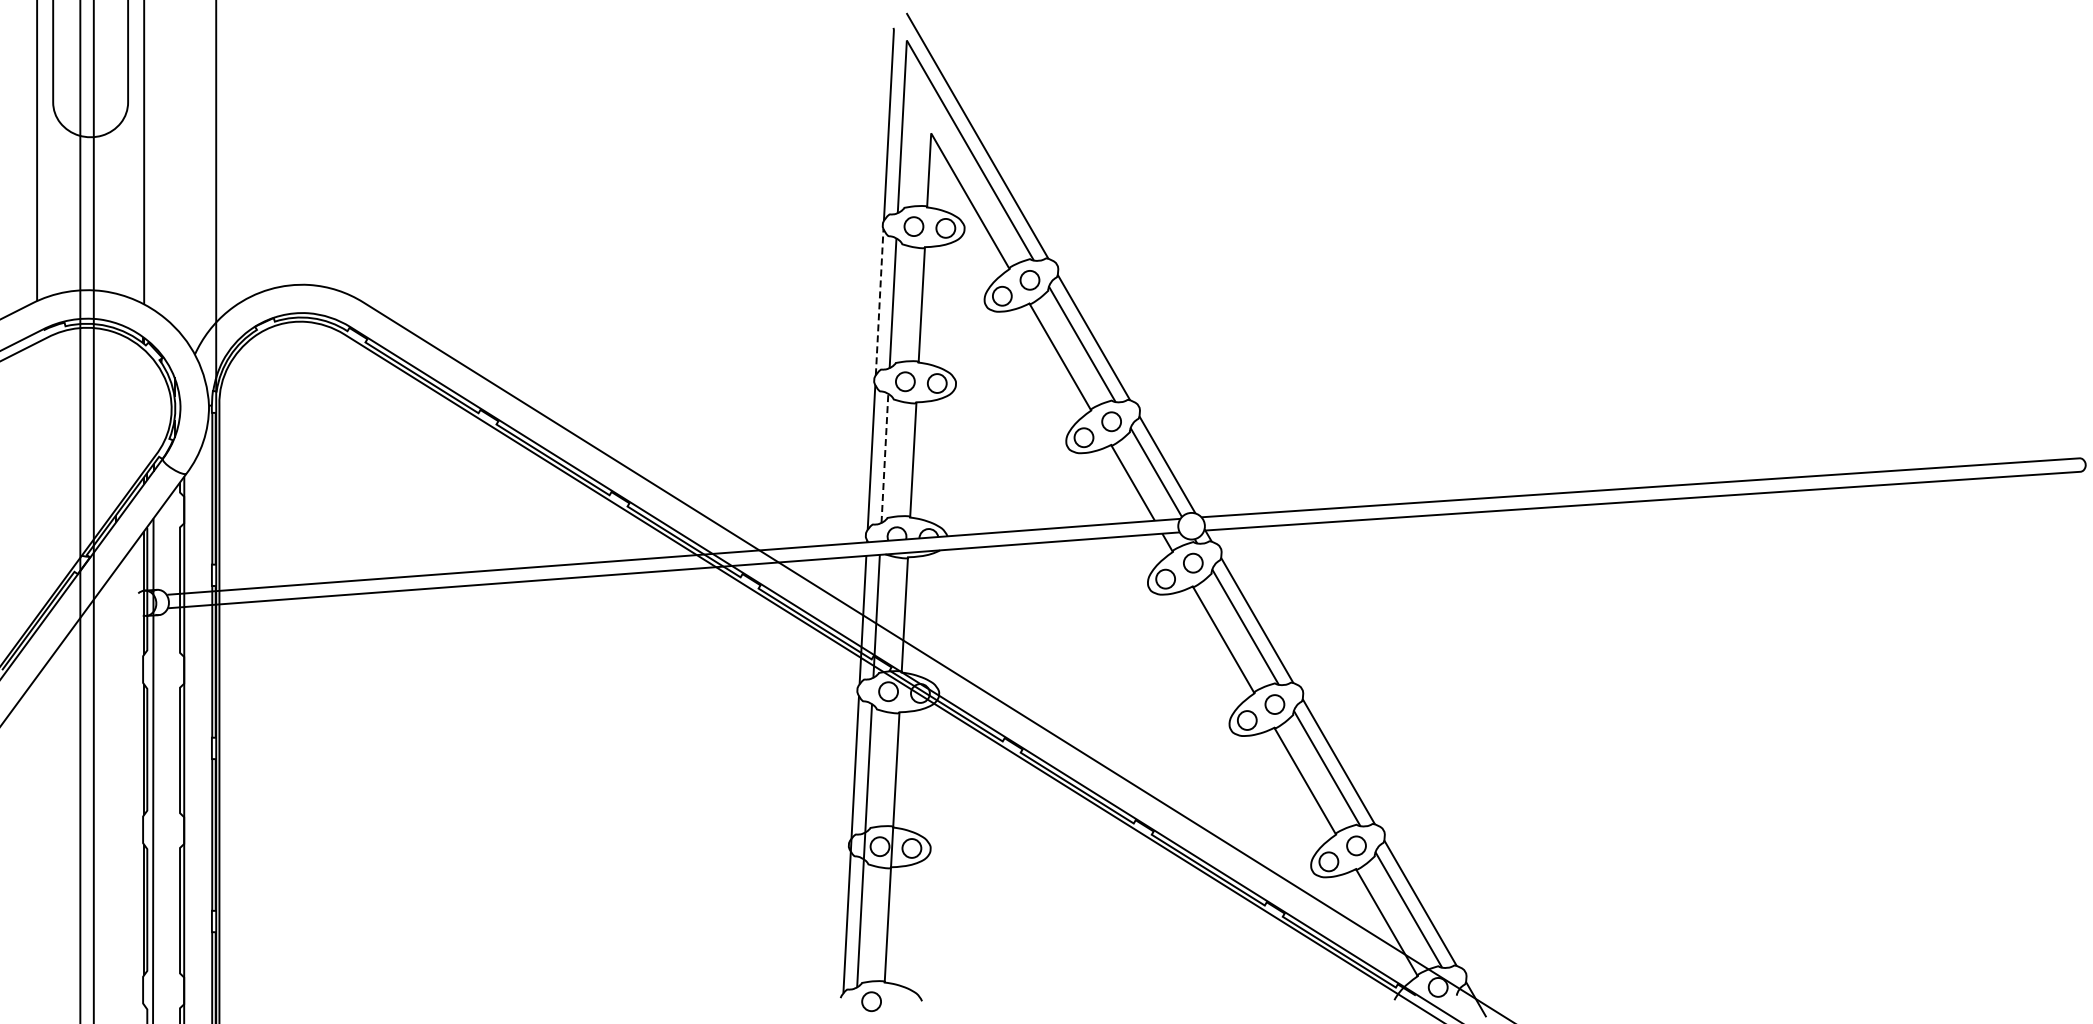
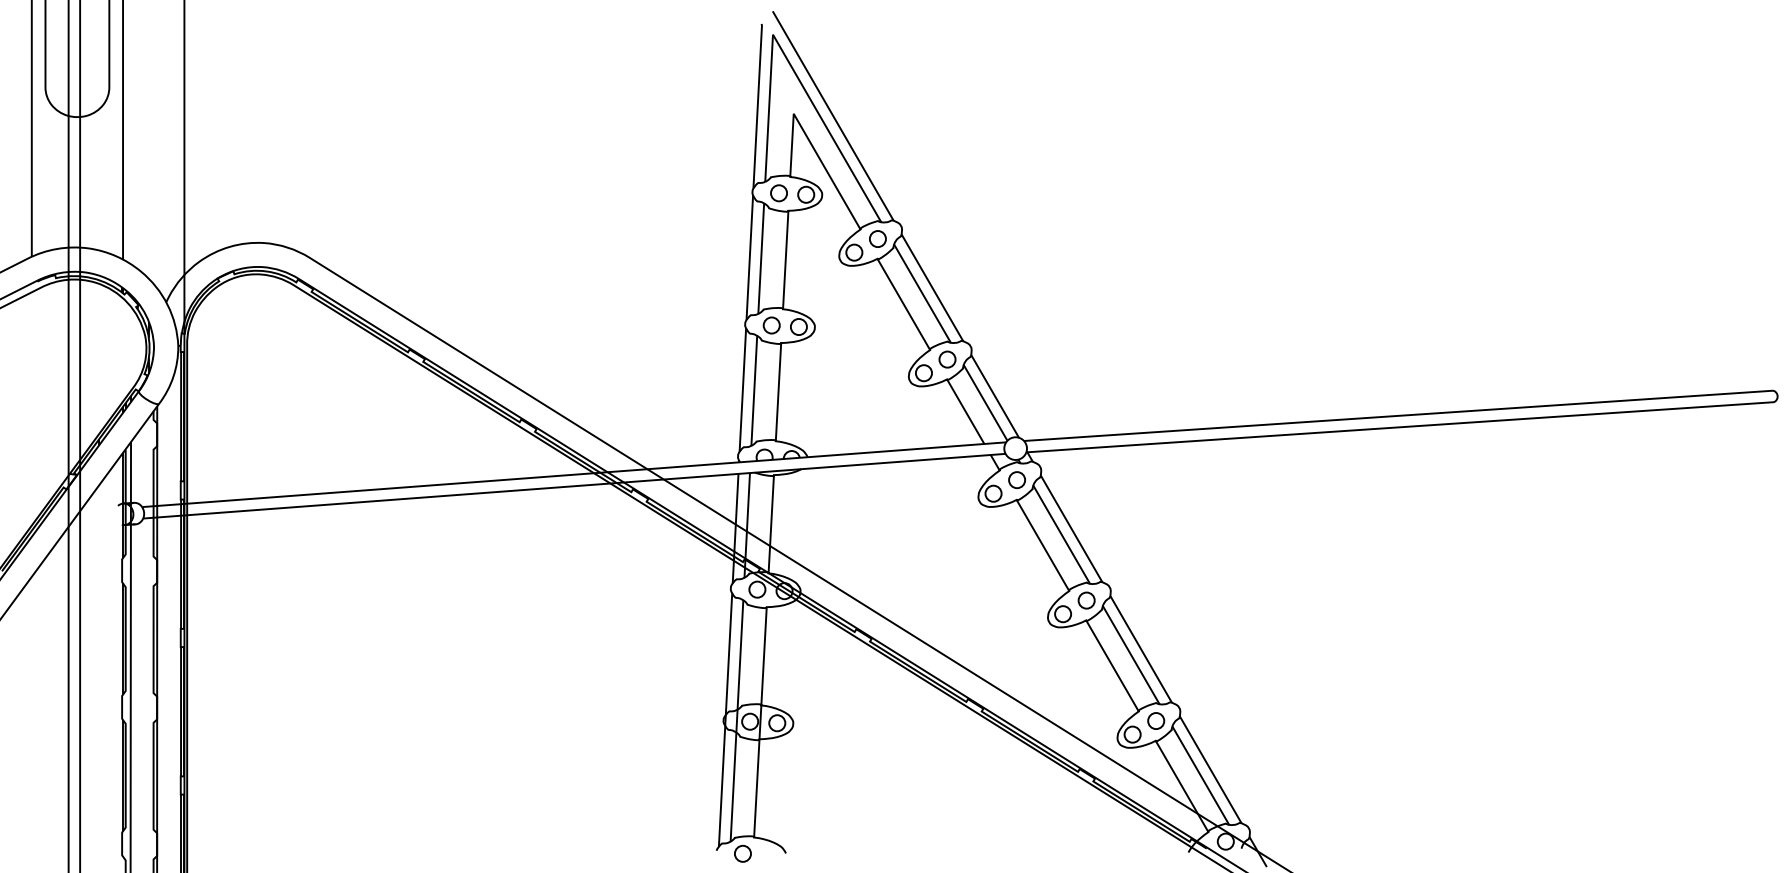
line: (879, 301) -> (749, 257), dashed -> solid
line: (884, 458) -> (753, 390), dashed -> solid

